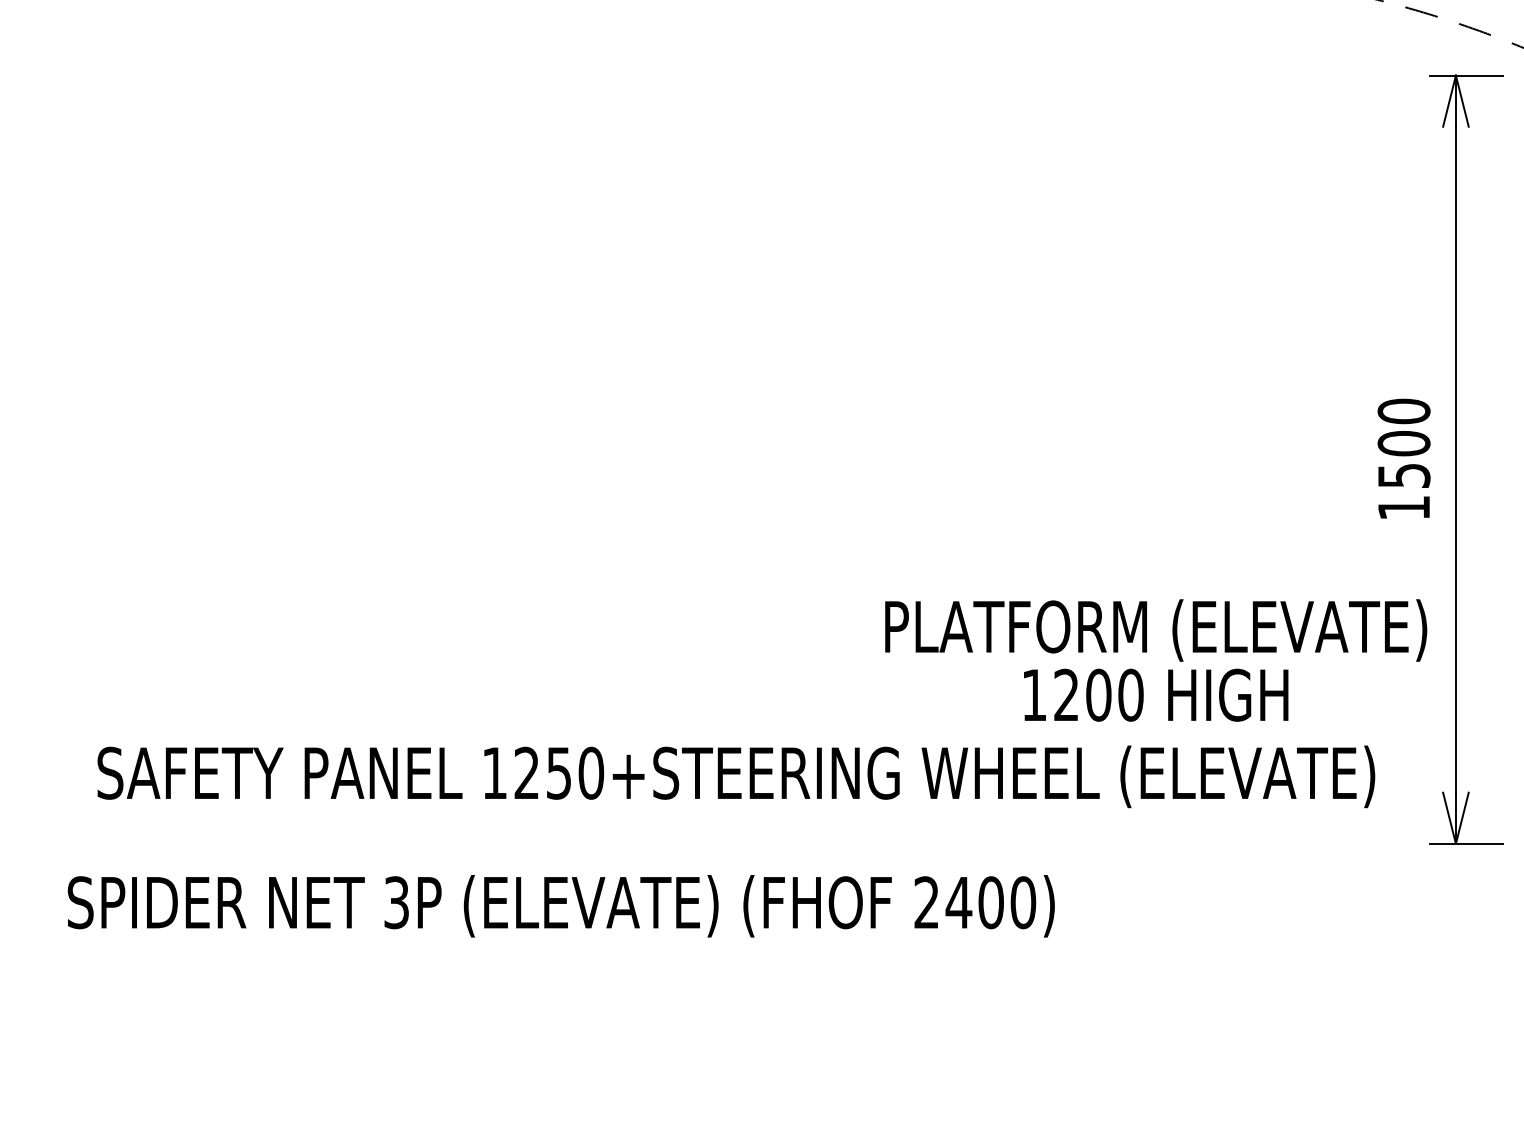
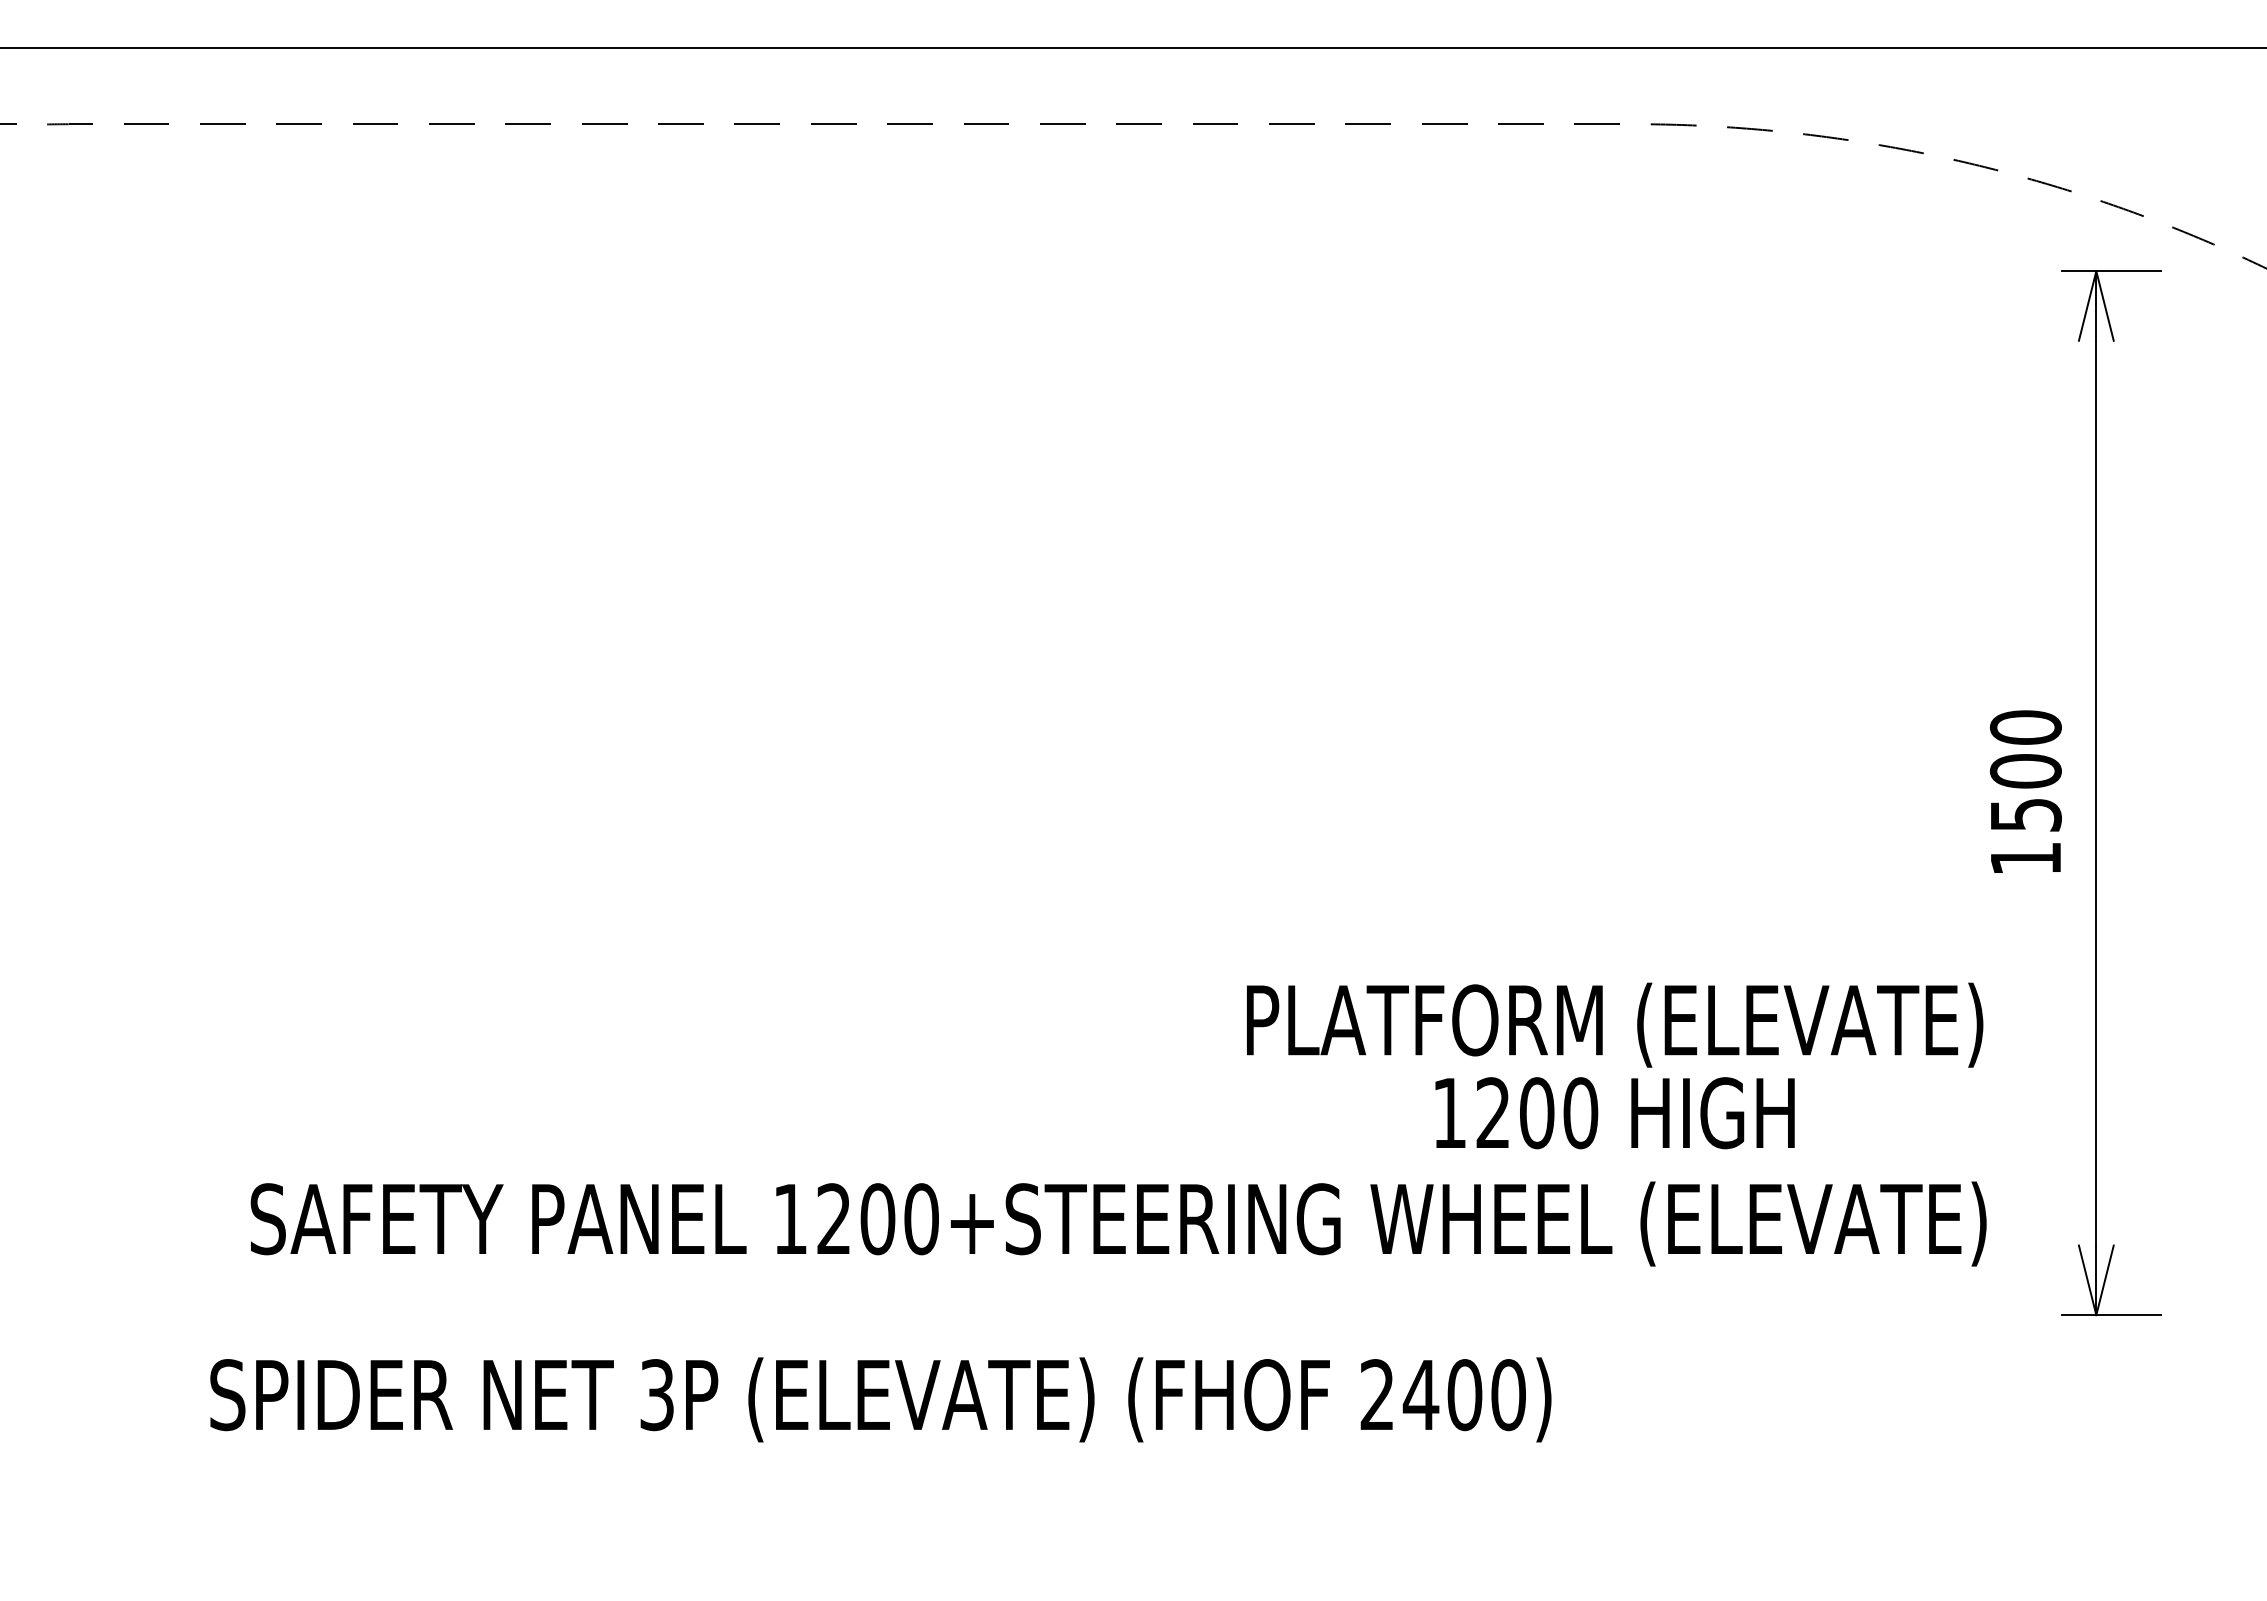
text: (1156, 660) -> (1615, 1065), moved
text: (558, 773) -> (877, 1219), 1250+STEERING -> 1200+STEERING

